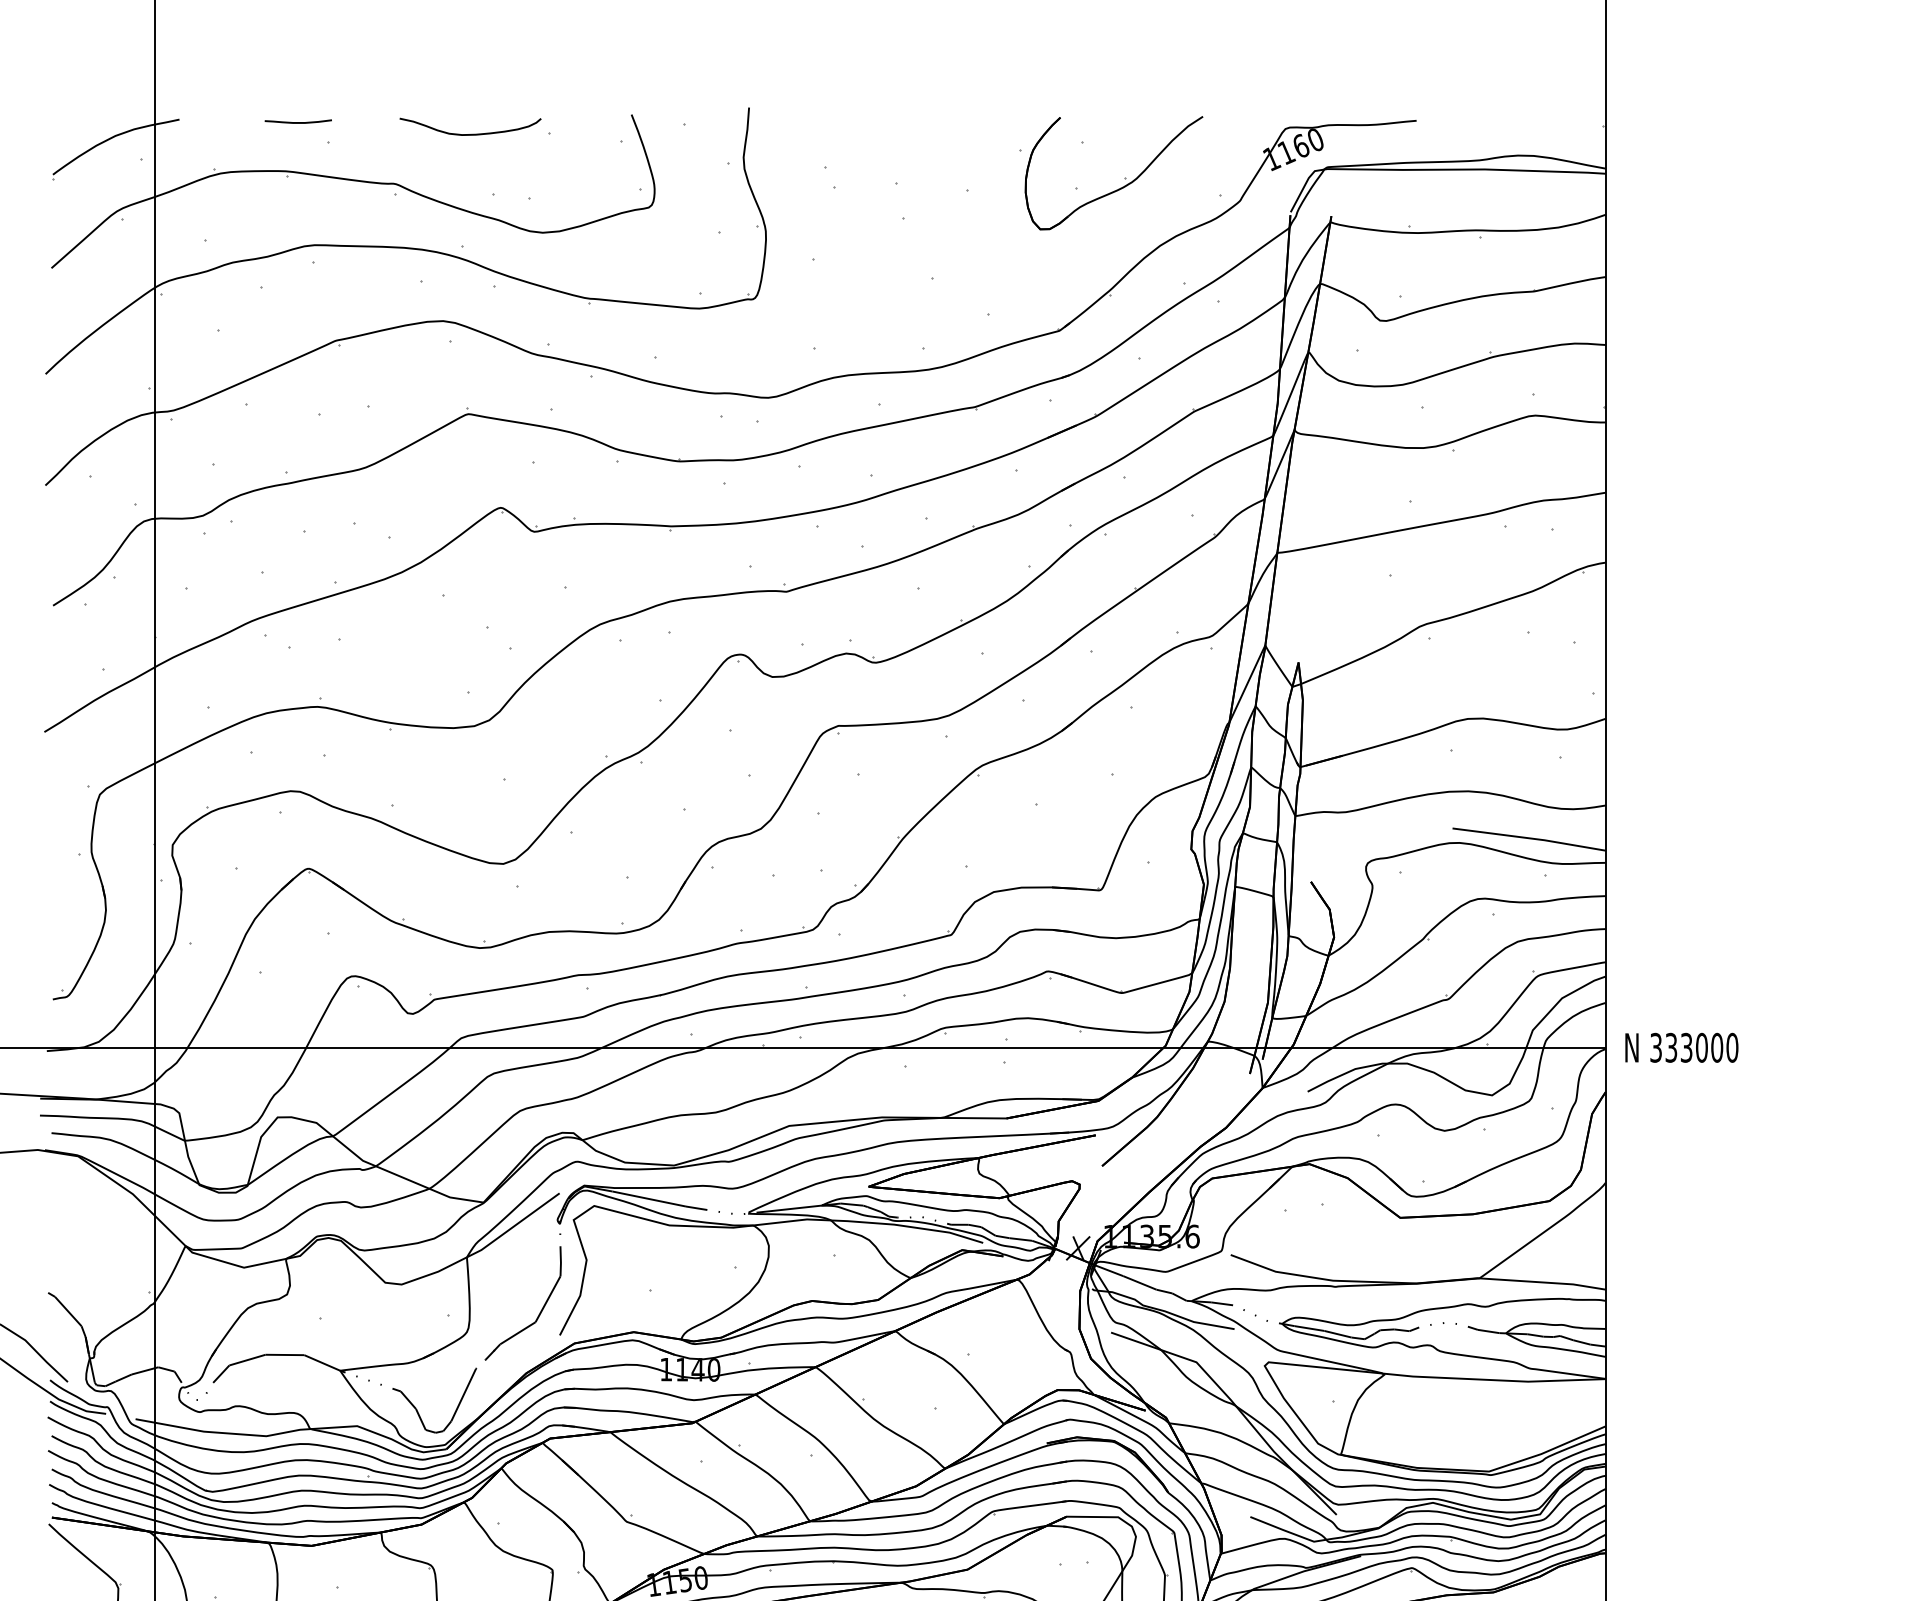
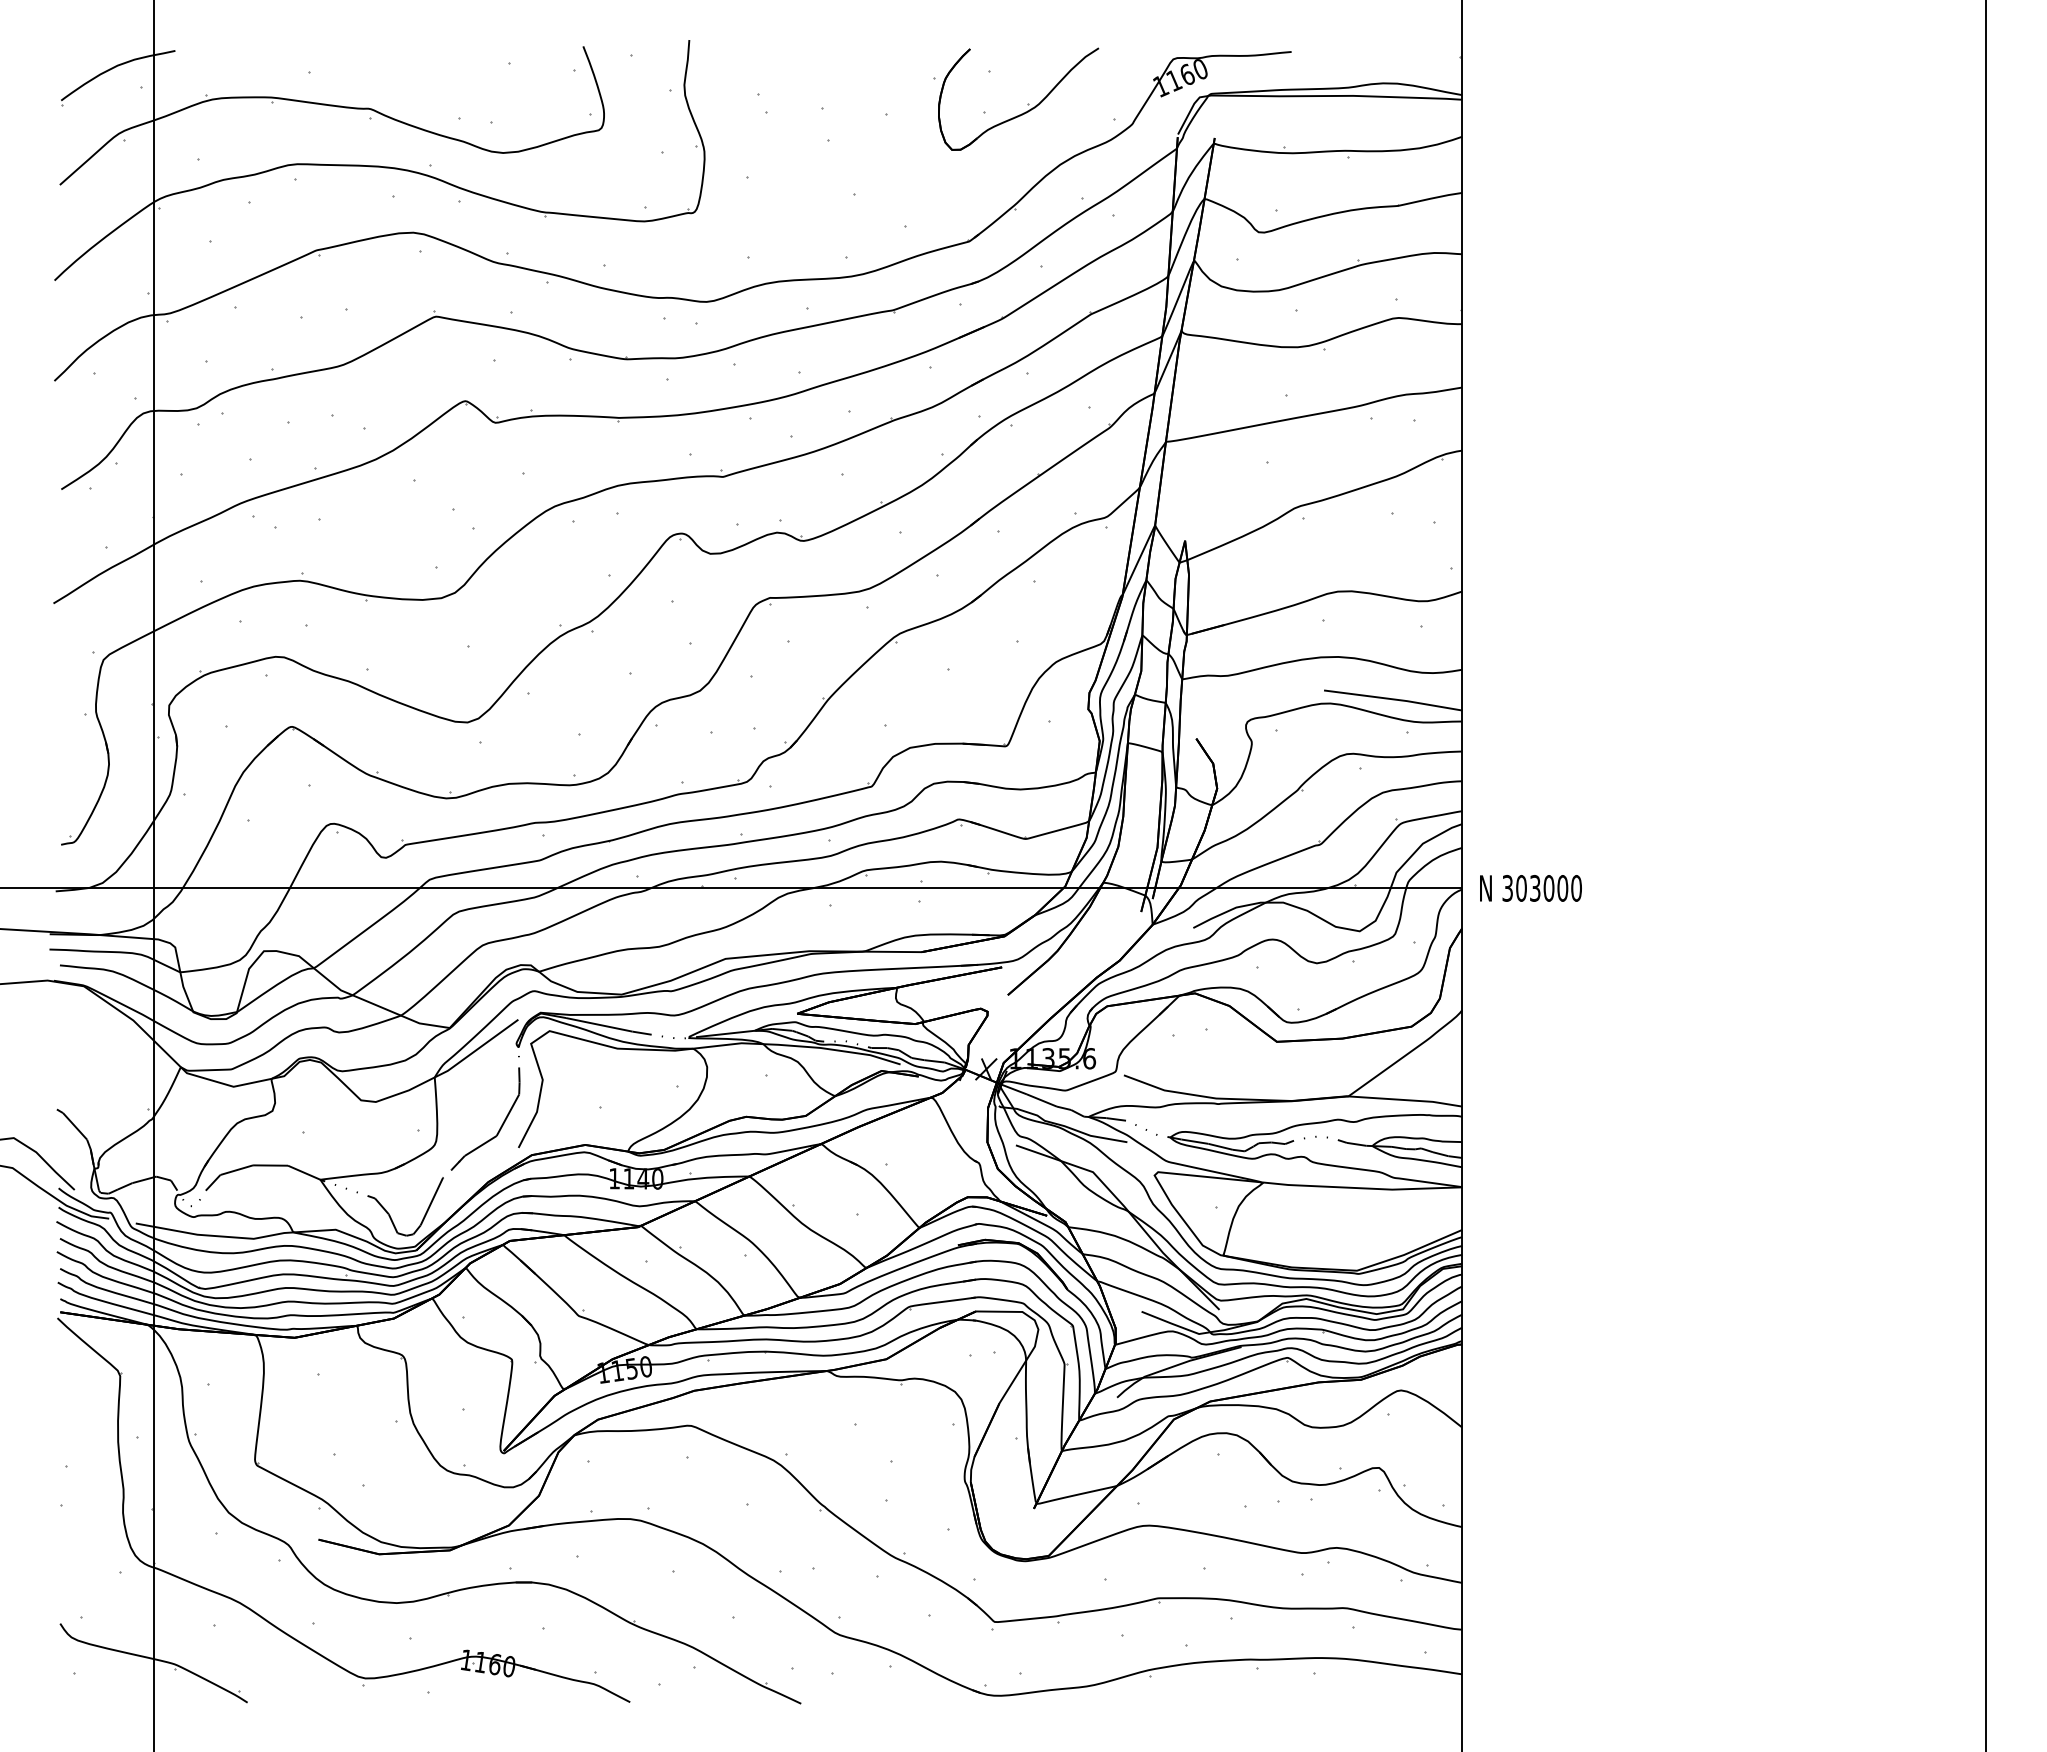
curve: (298, 122) -> (282, 53), removed
curve: (471, 133) -> (438, 63), removed
text: (1671, 1047) -> (1521, 888), 333000 -> 303000

